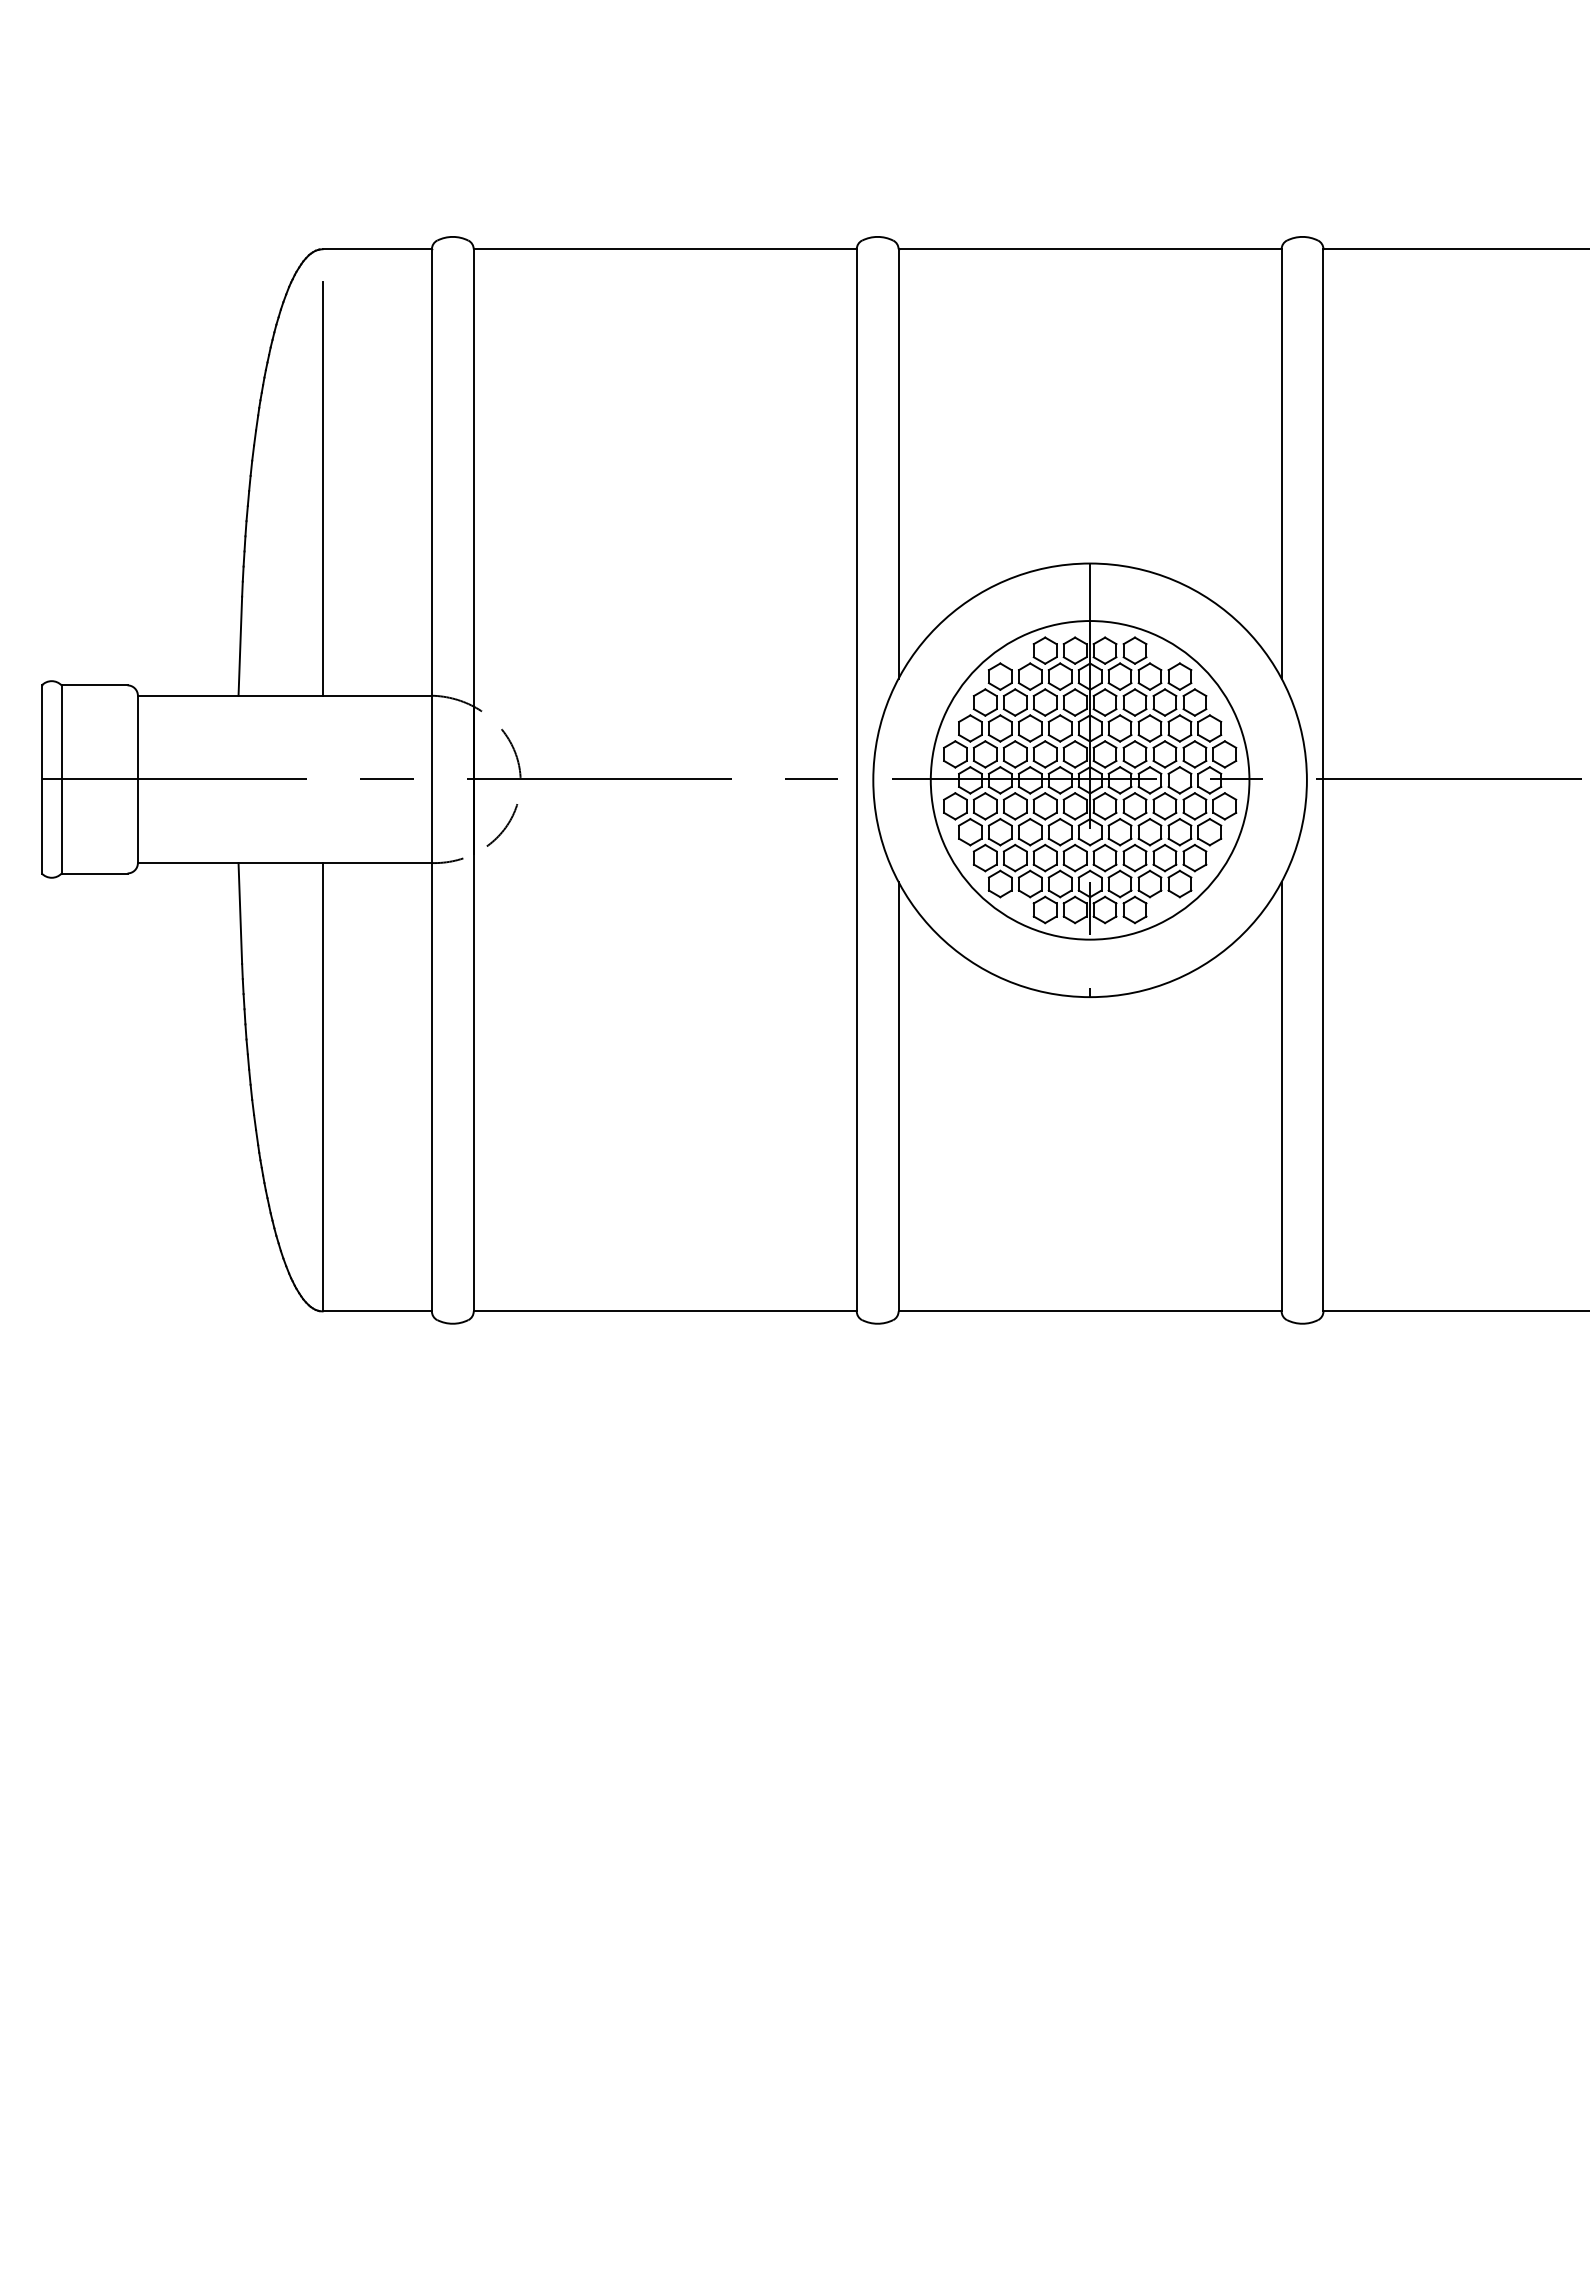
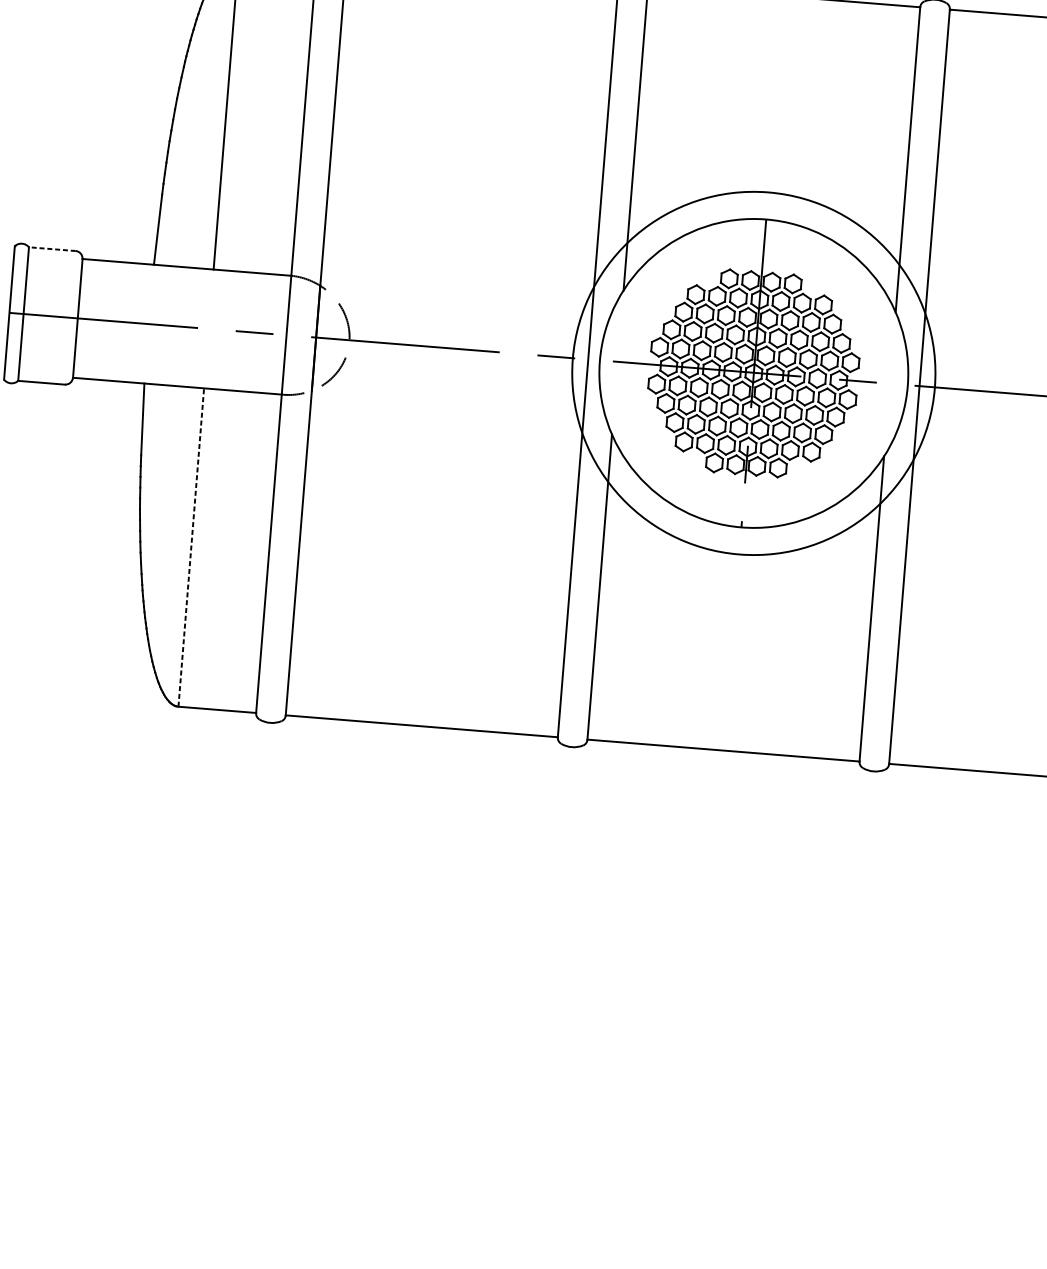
line: (94, 685) -> (52, 249), solid -> dashed
circle: (1089, 780) -> (753, 373), size x1.6
line: (322, 1086) -> (191, 547), solid -> dashed

